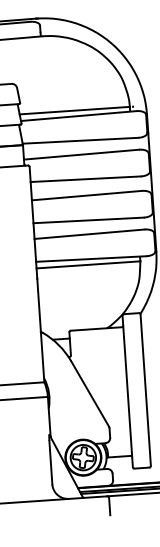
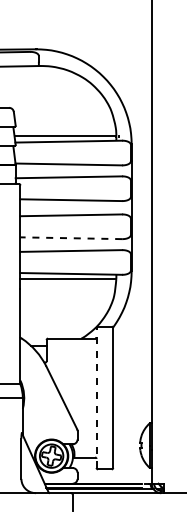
line: (88, 220) -> (71, 238), solid -> dashed
line: (127, 391) -> (96, 398), solid -> dashed

